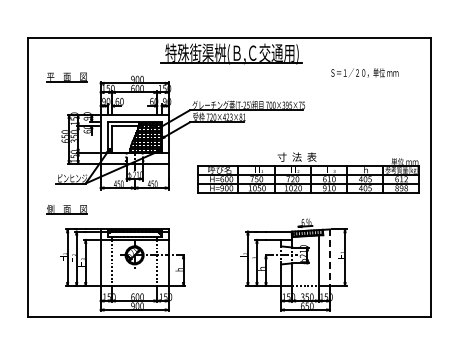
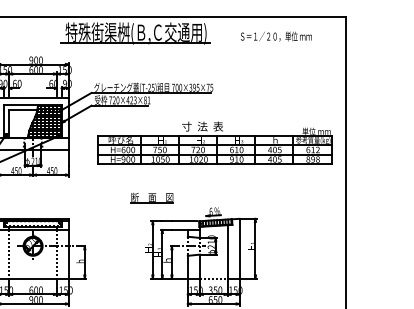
text: (364, 72) -> (276, 36), moved
part: (308, 172) -> (214, 142), moved
part: (246, 209) -> (151, 197), added
line: (330, 258) -> (240, 249), dashed -> solid

